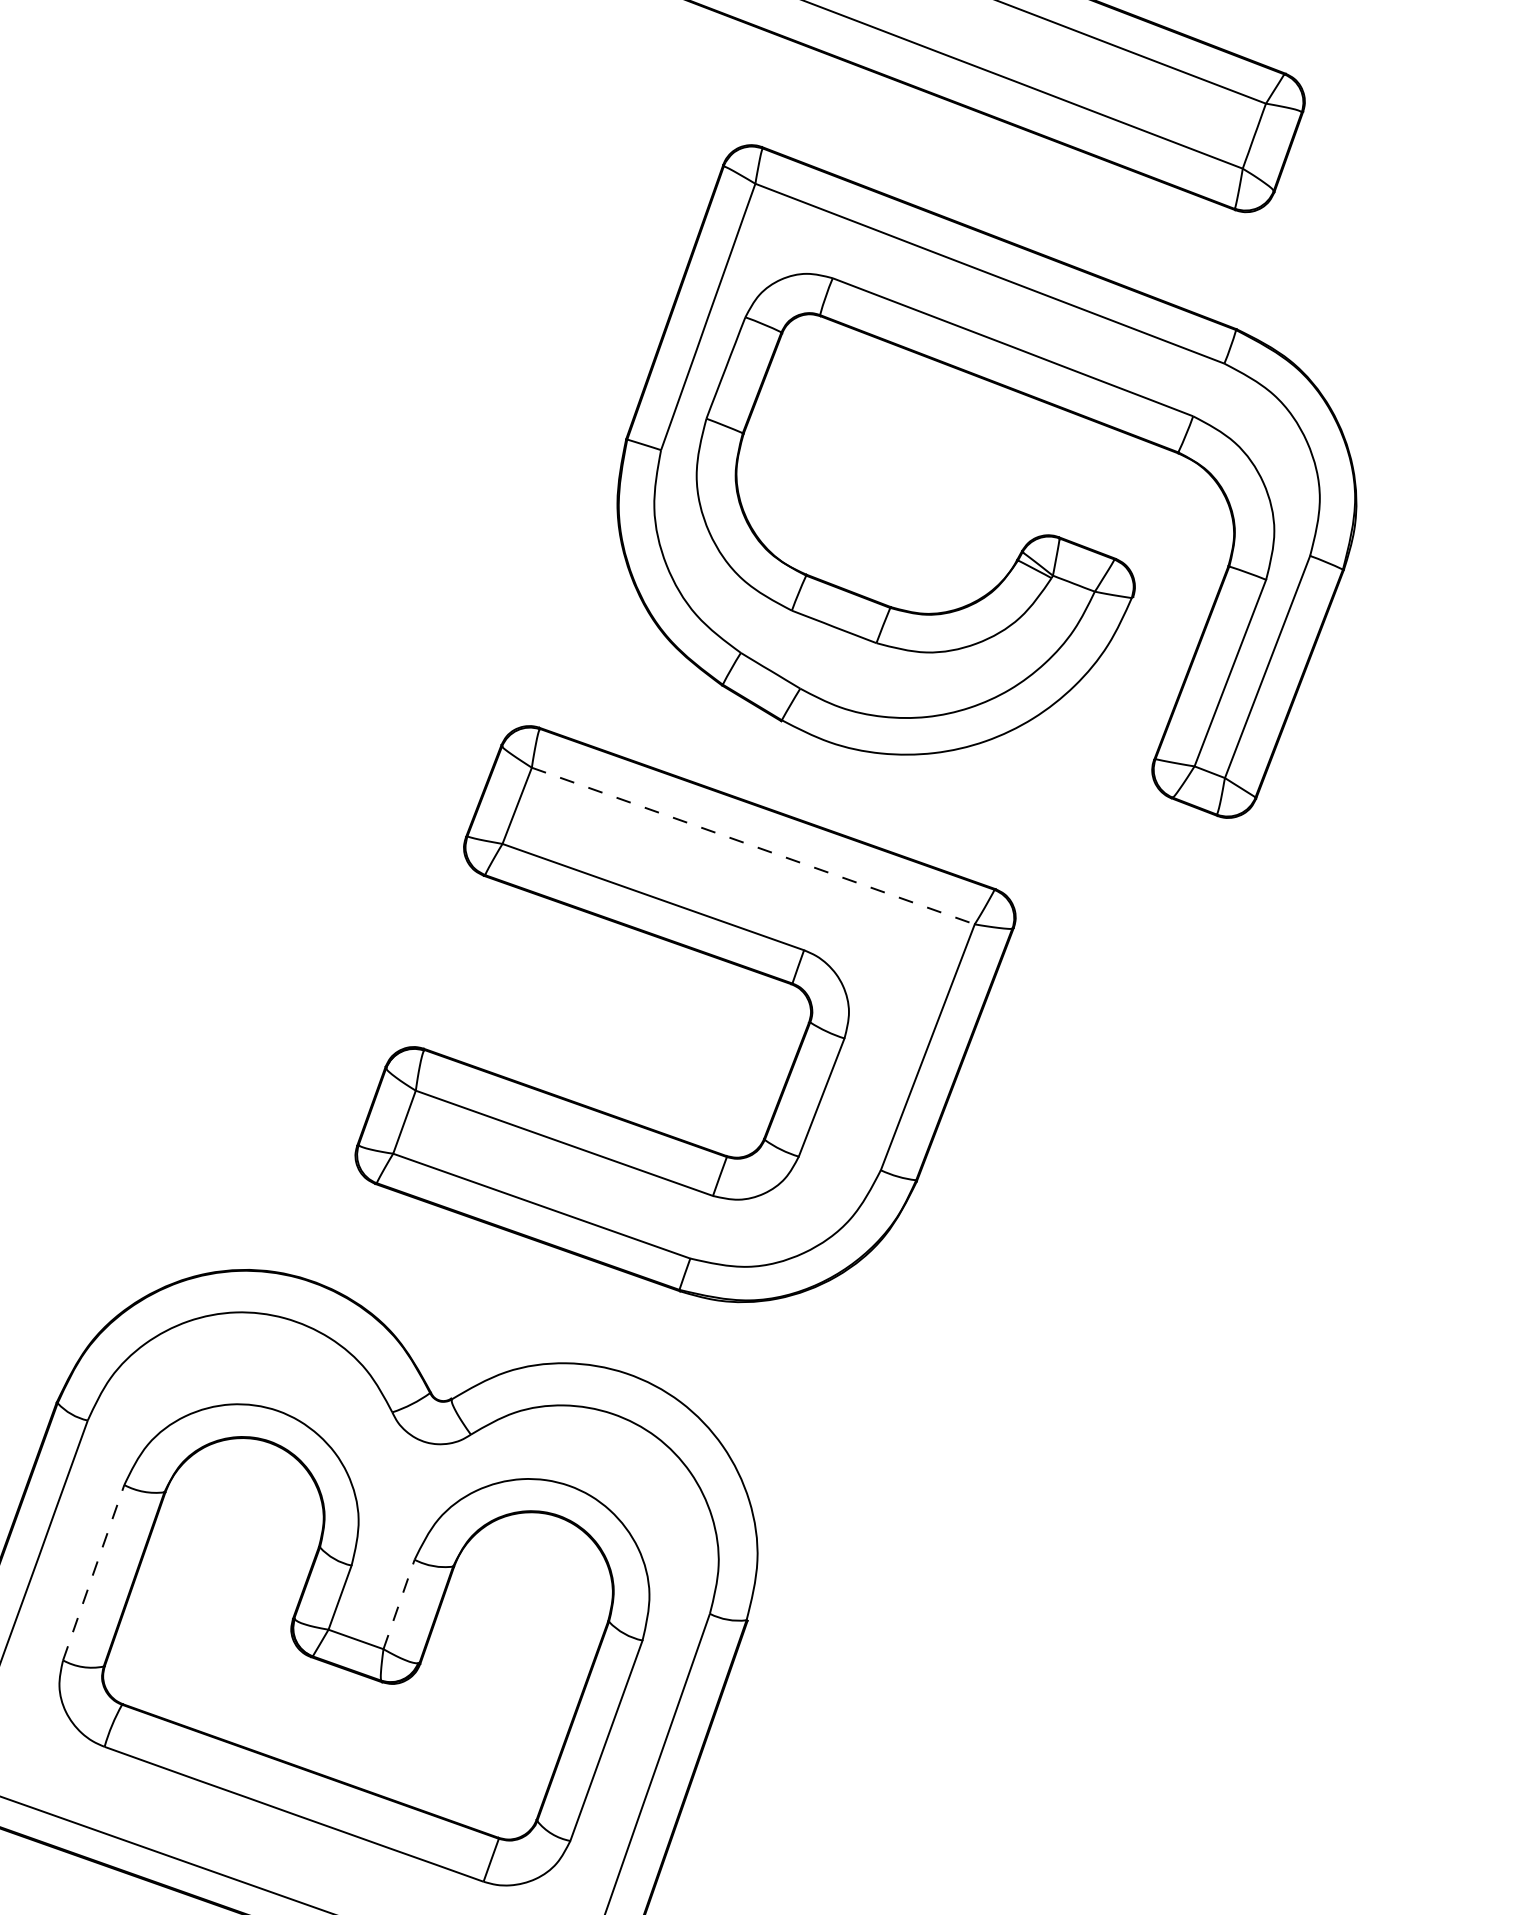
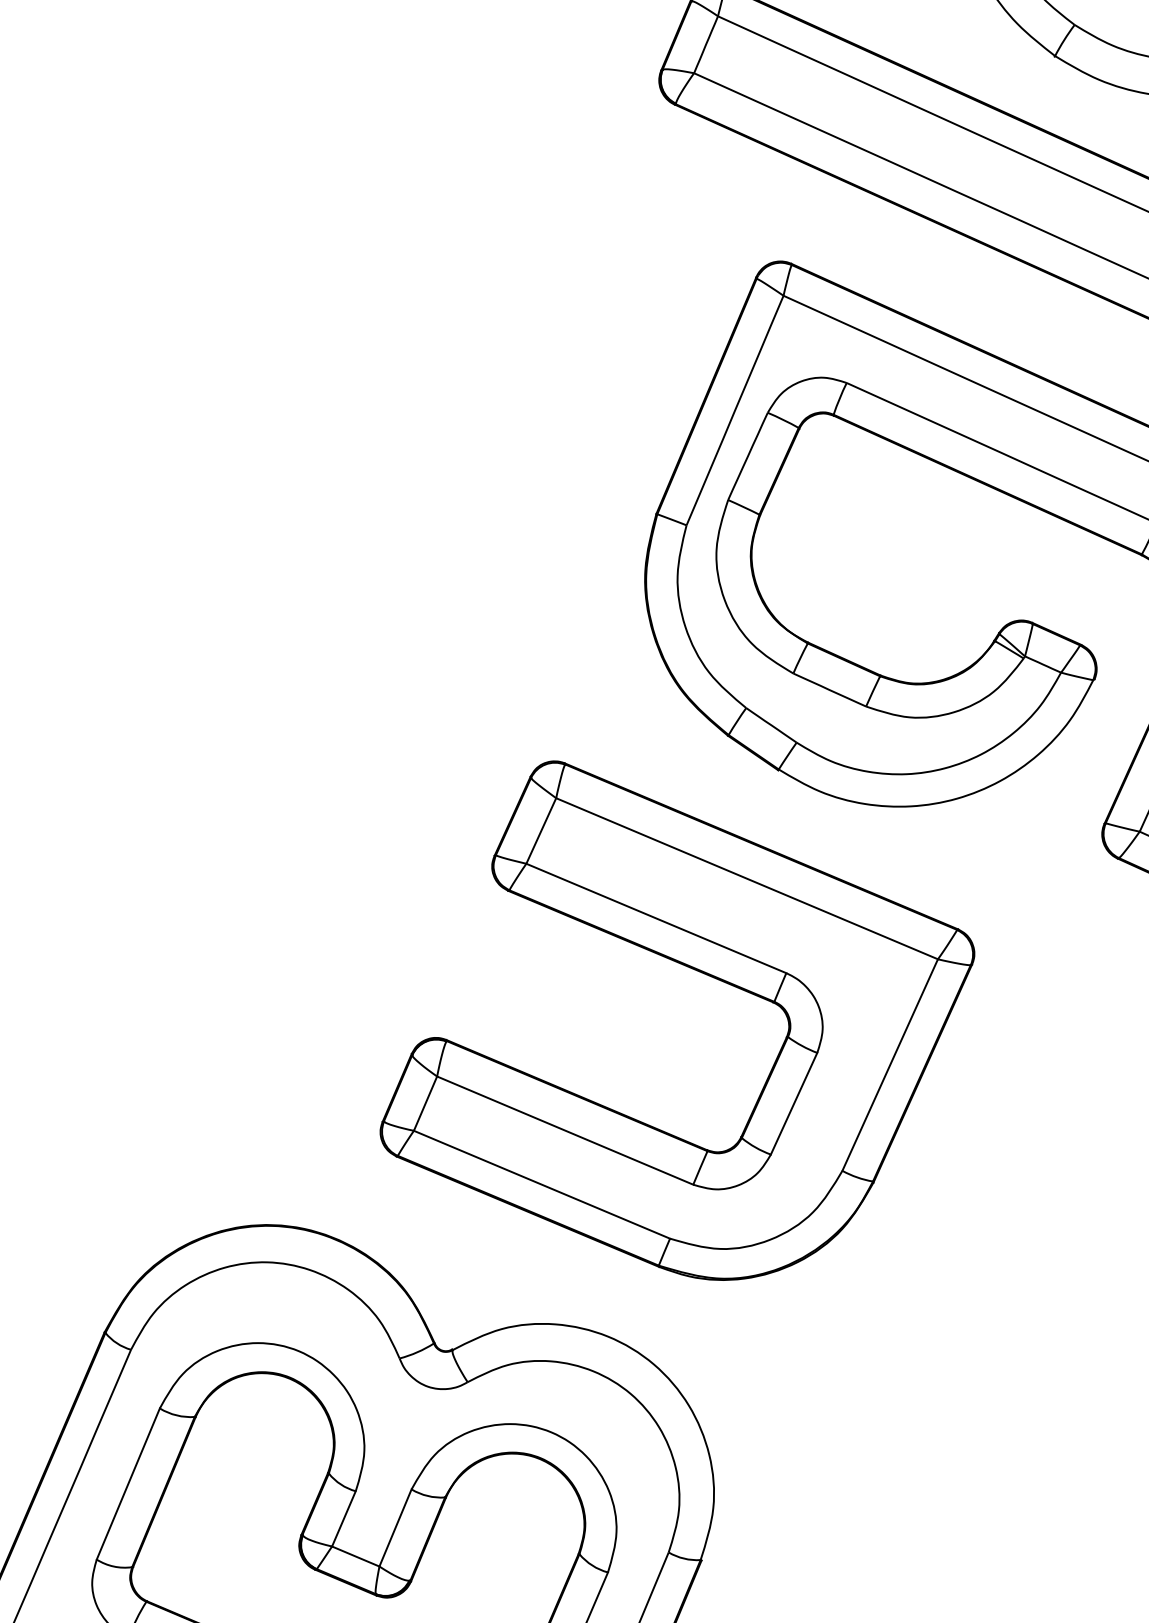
line: (753, 846) -> (747, 879), dashed -> solid
line: (93, 1572) -> (128, 1483), dashed -> solid
line: (399, 1604) -> (395, 1528), dashed -> solid

